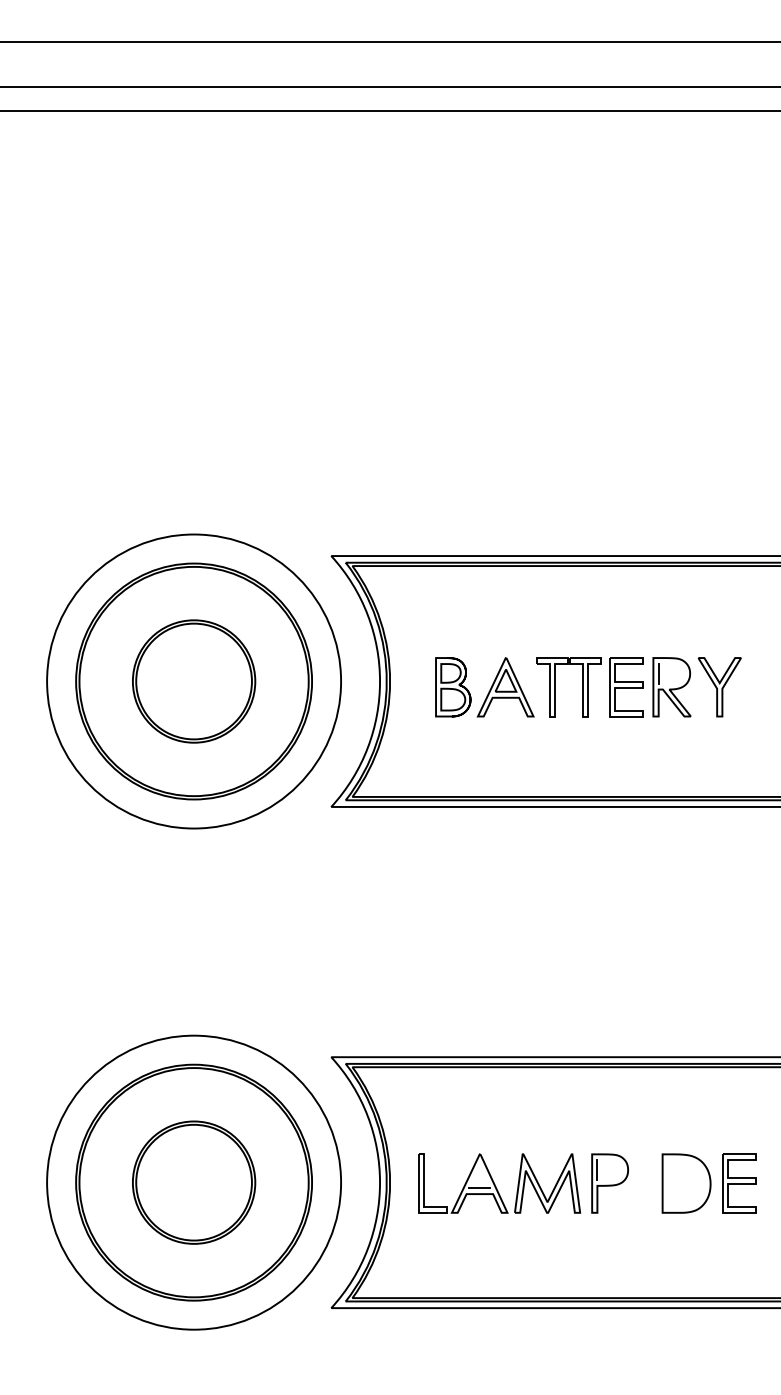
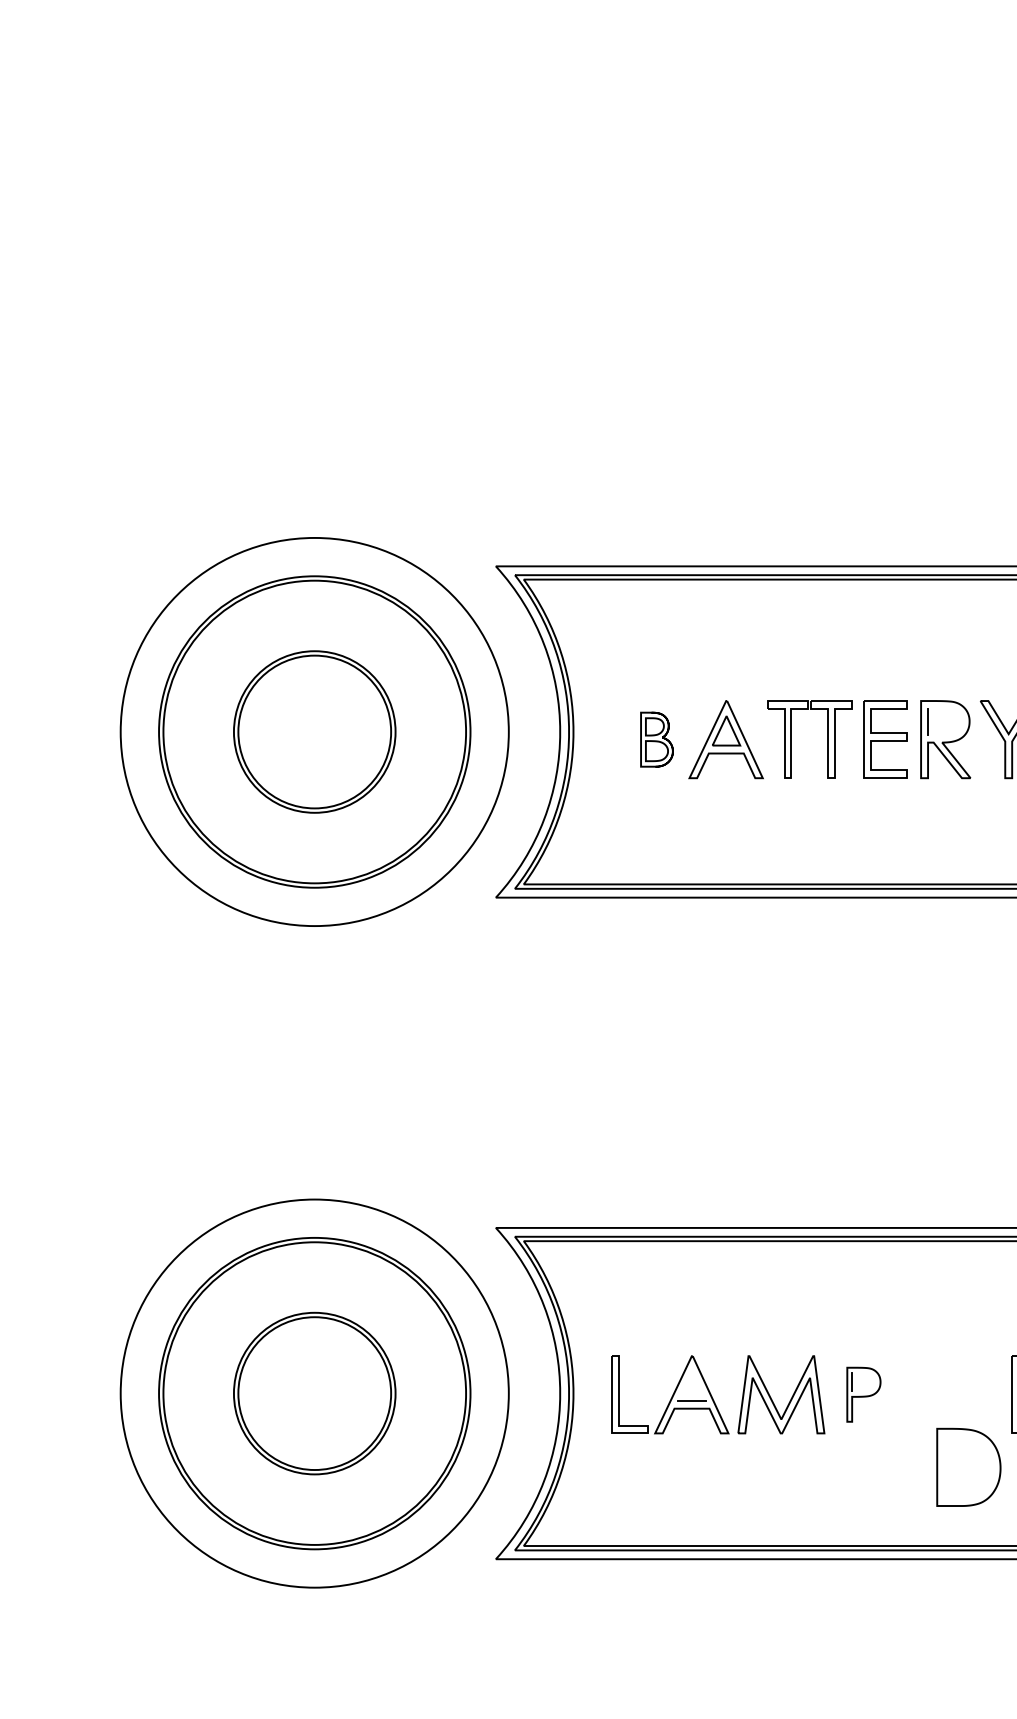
part: (453, 687) -> (657, 739), size x0.7
part: (609, 1183) -> (863, 1394), size x0.7
part: (686, 1183) -> (968, 1467), moved

